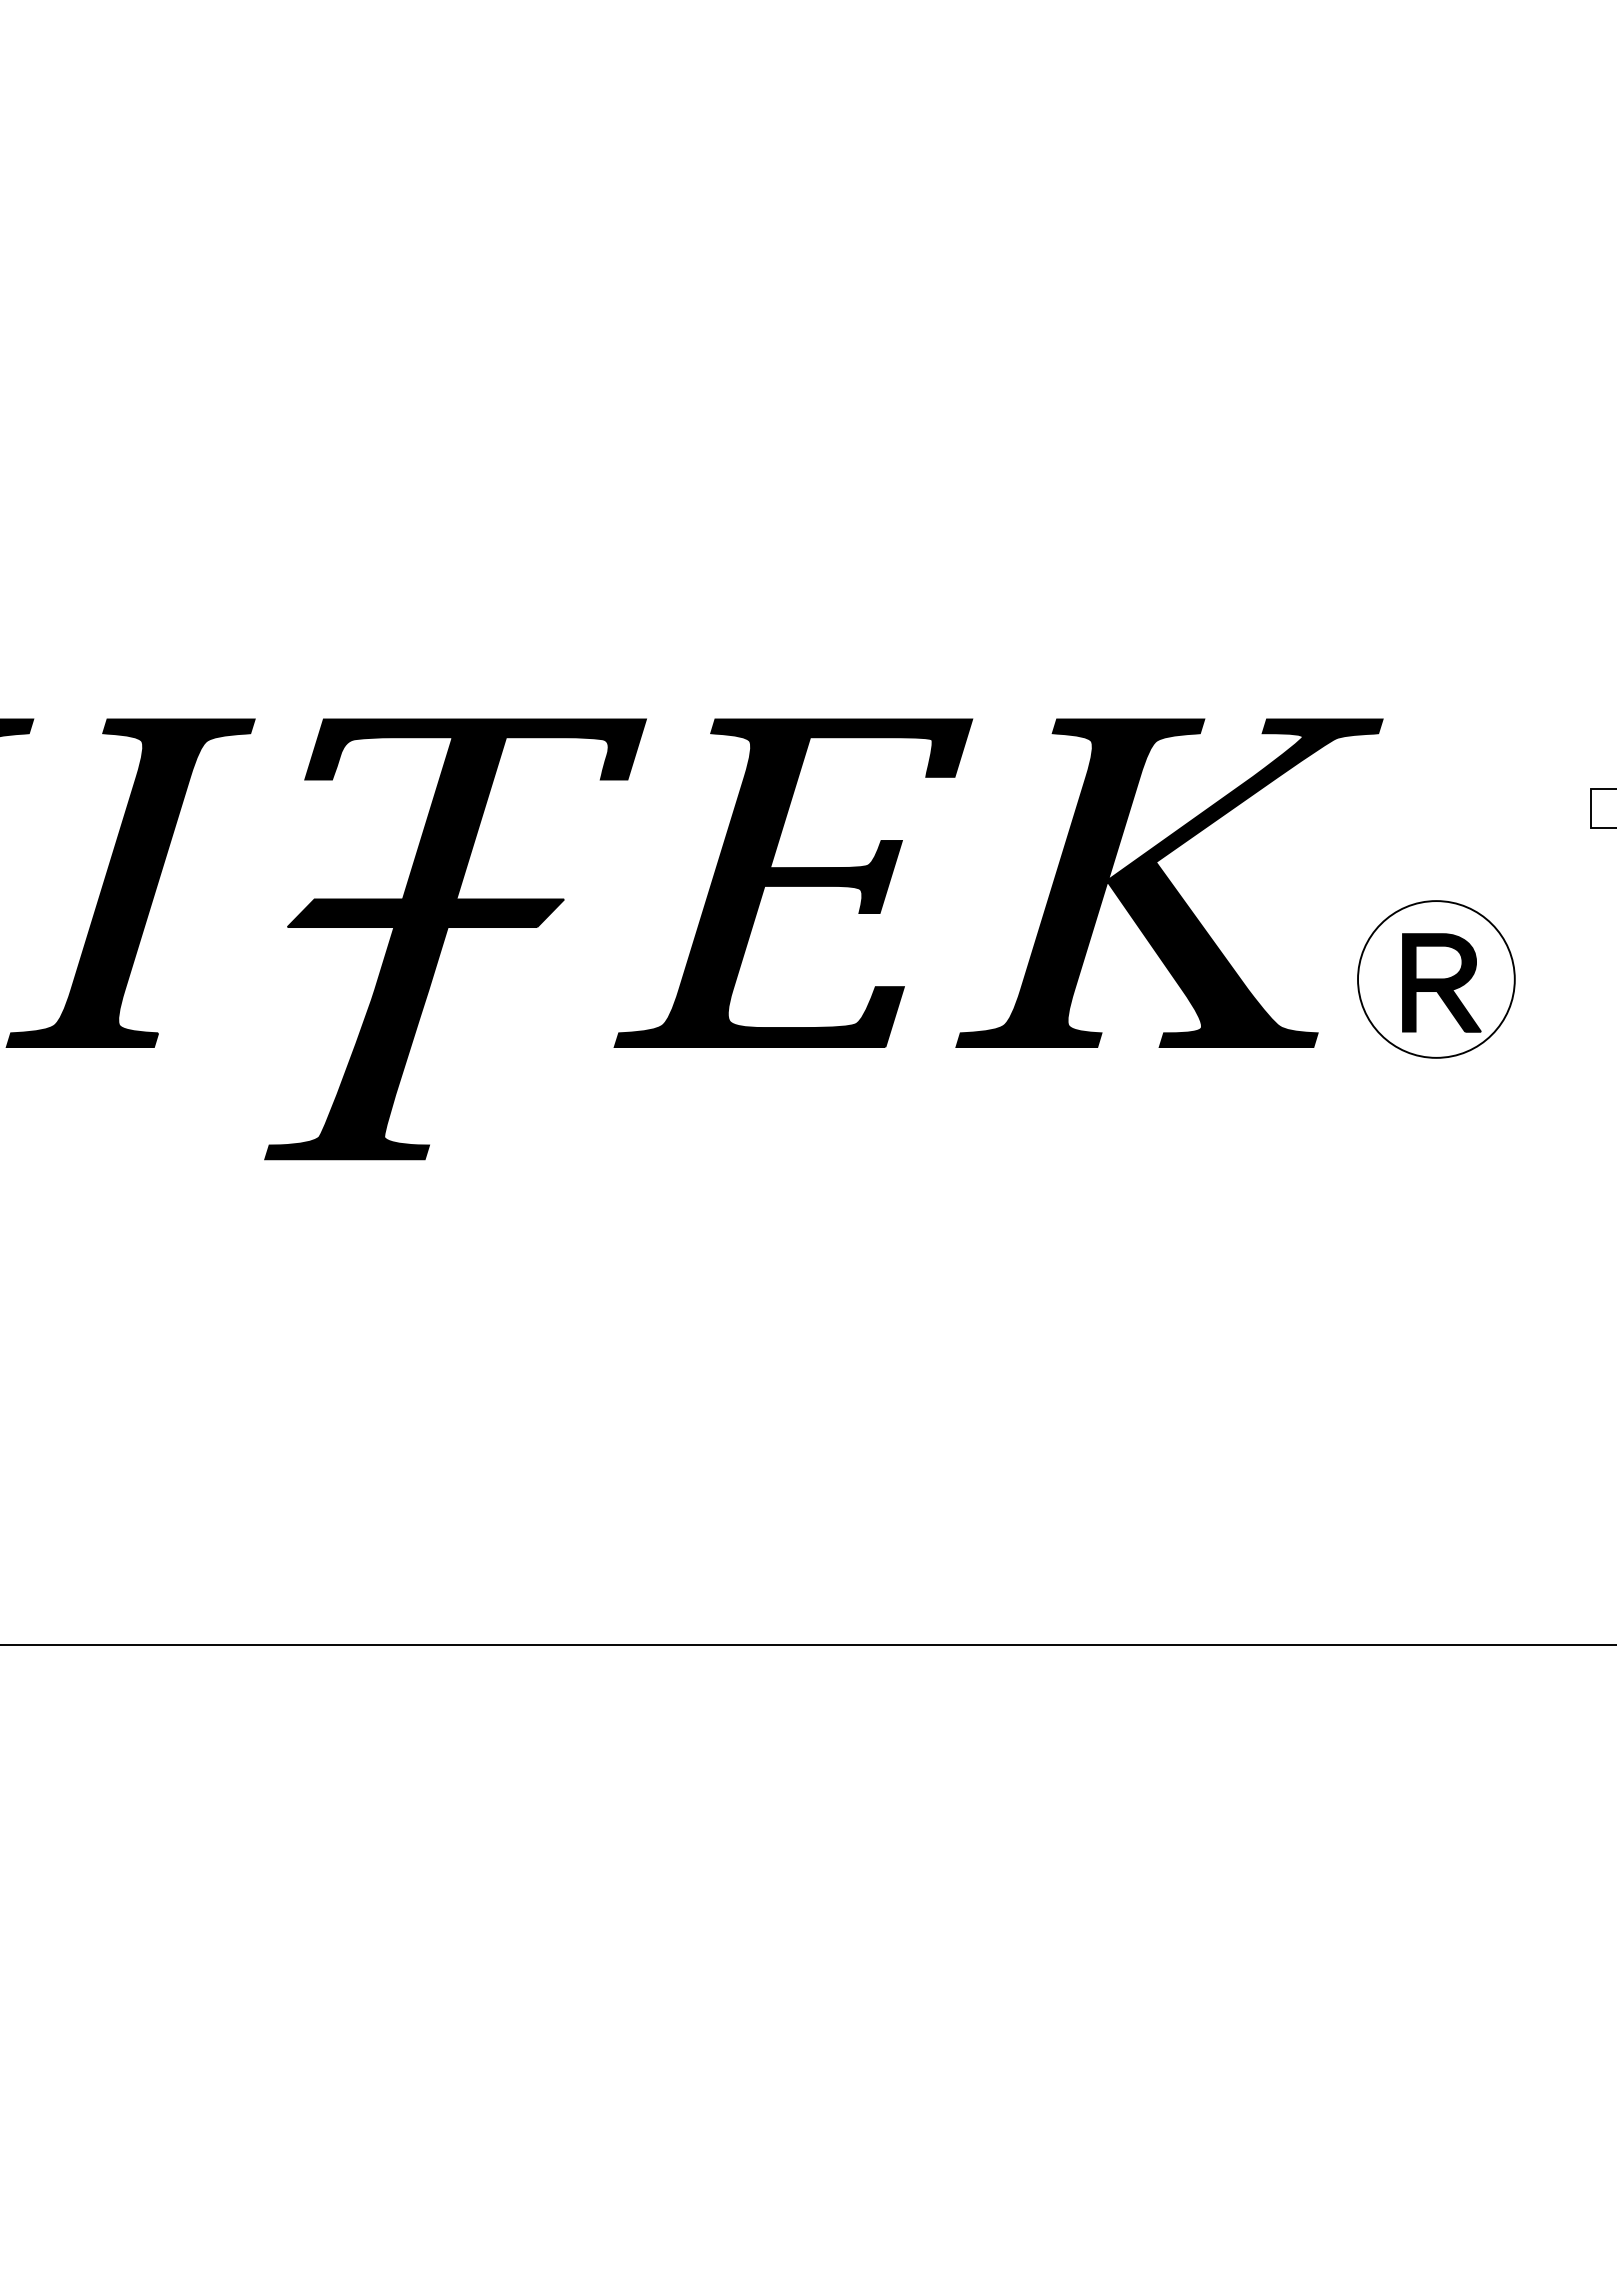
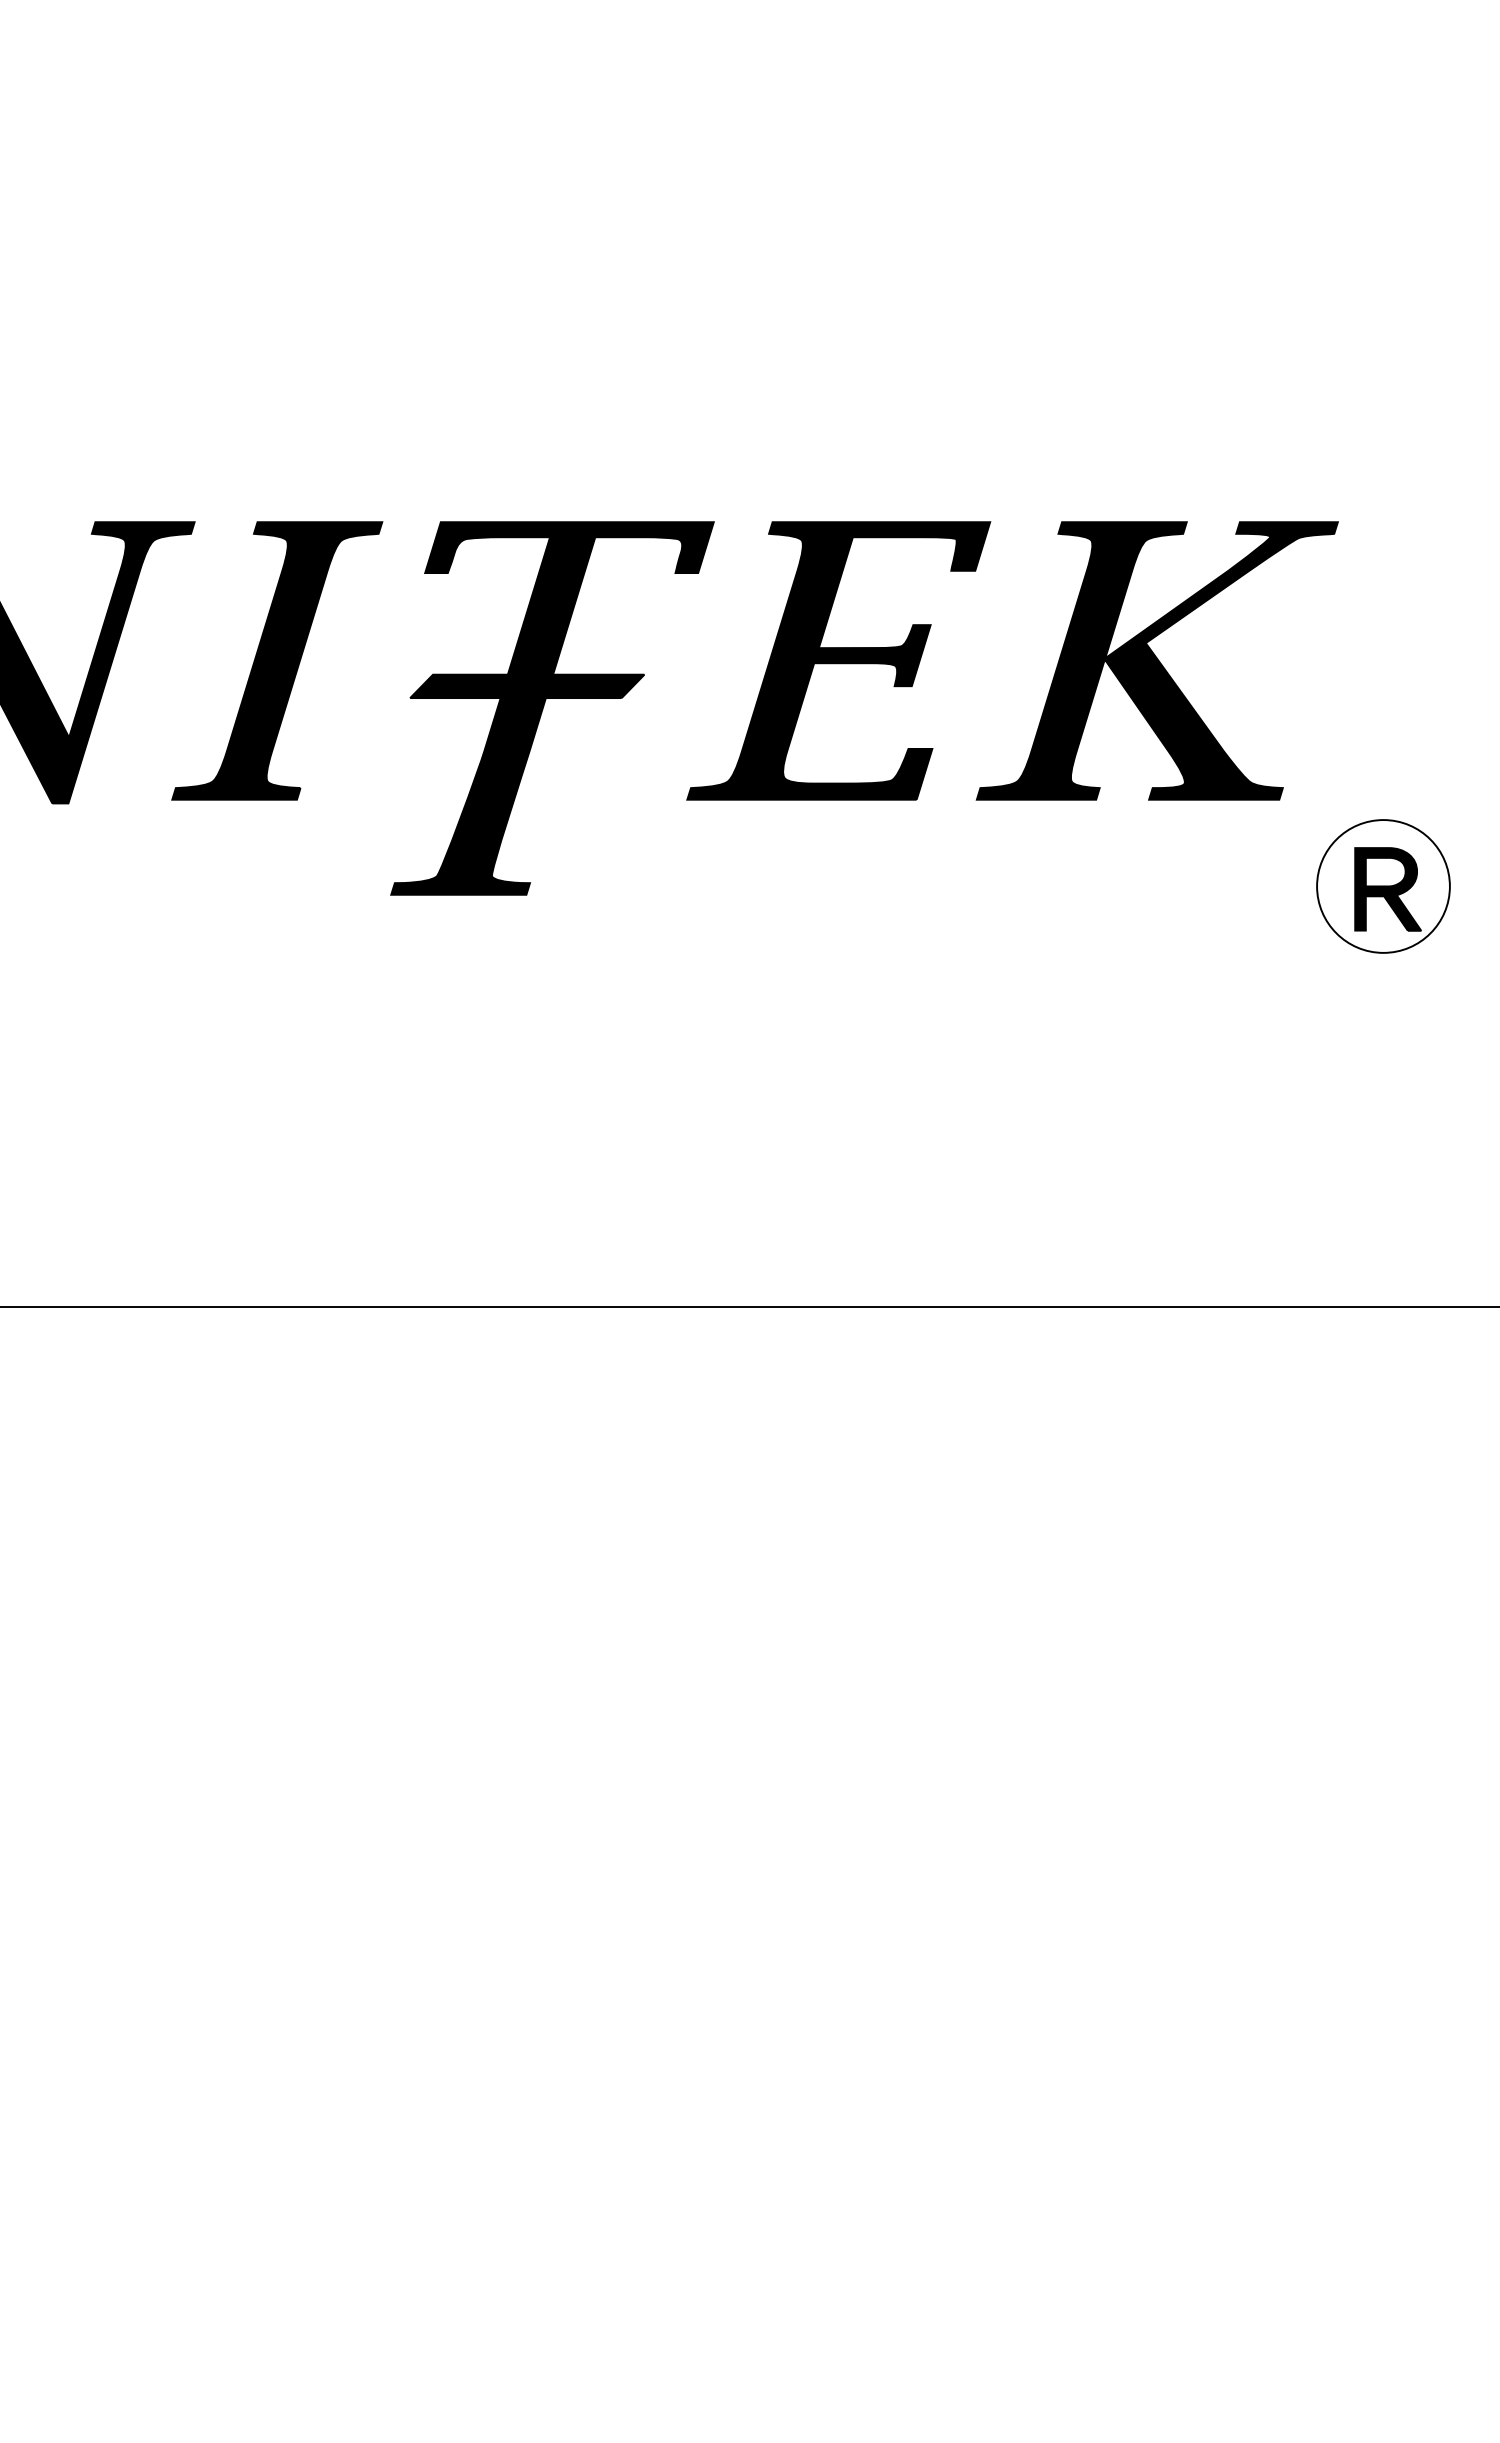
part: (1436, 979) -> (1383, 886), moved

